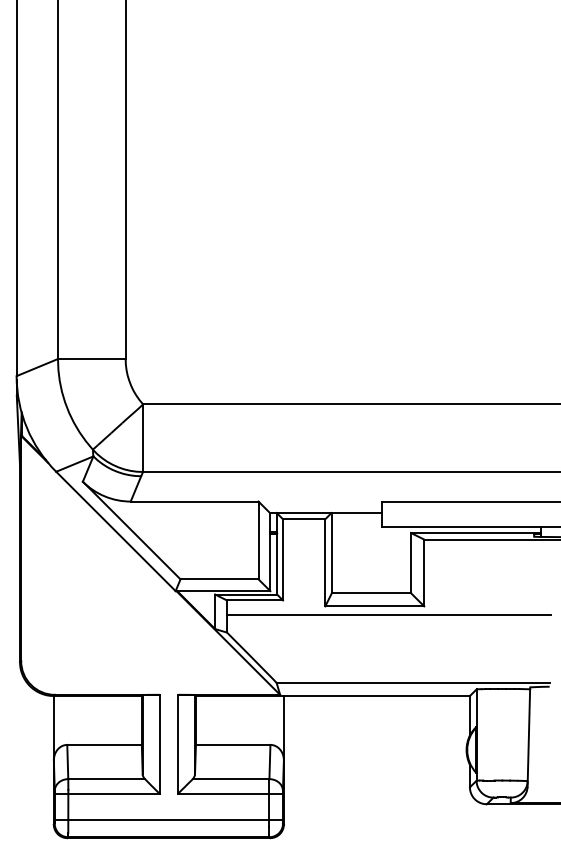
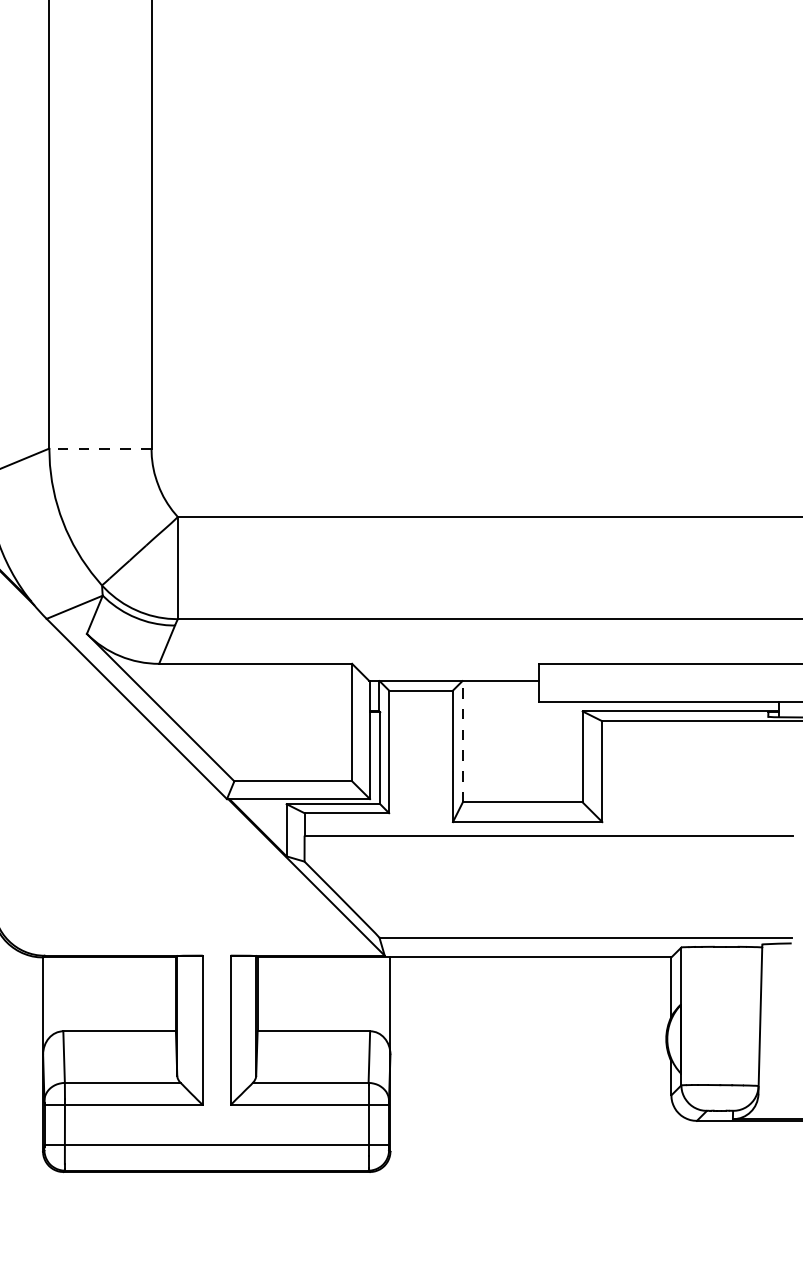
line: (91, 359) -> (99, 449), solid -> dashed
line: (331, 552) -> (462, 740), solid -> dashed

